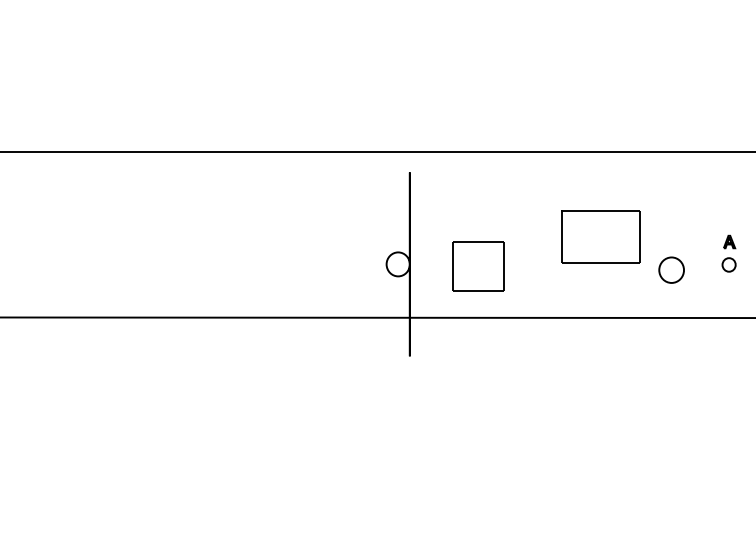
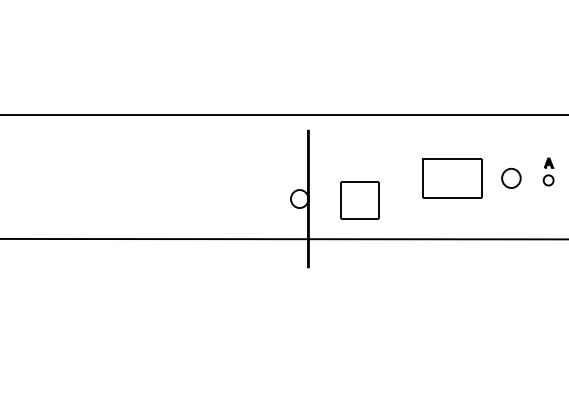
part: (728, 253) -> (548, 171), moved
part: (671, 269) -> (511, 177), moved

